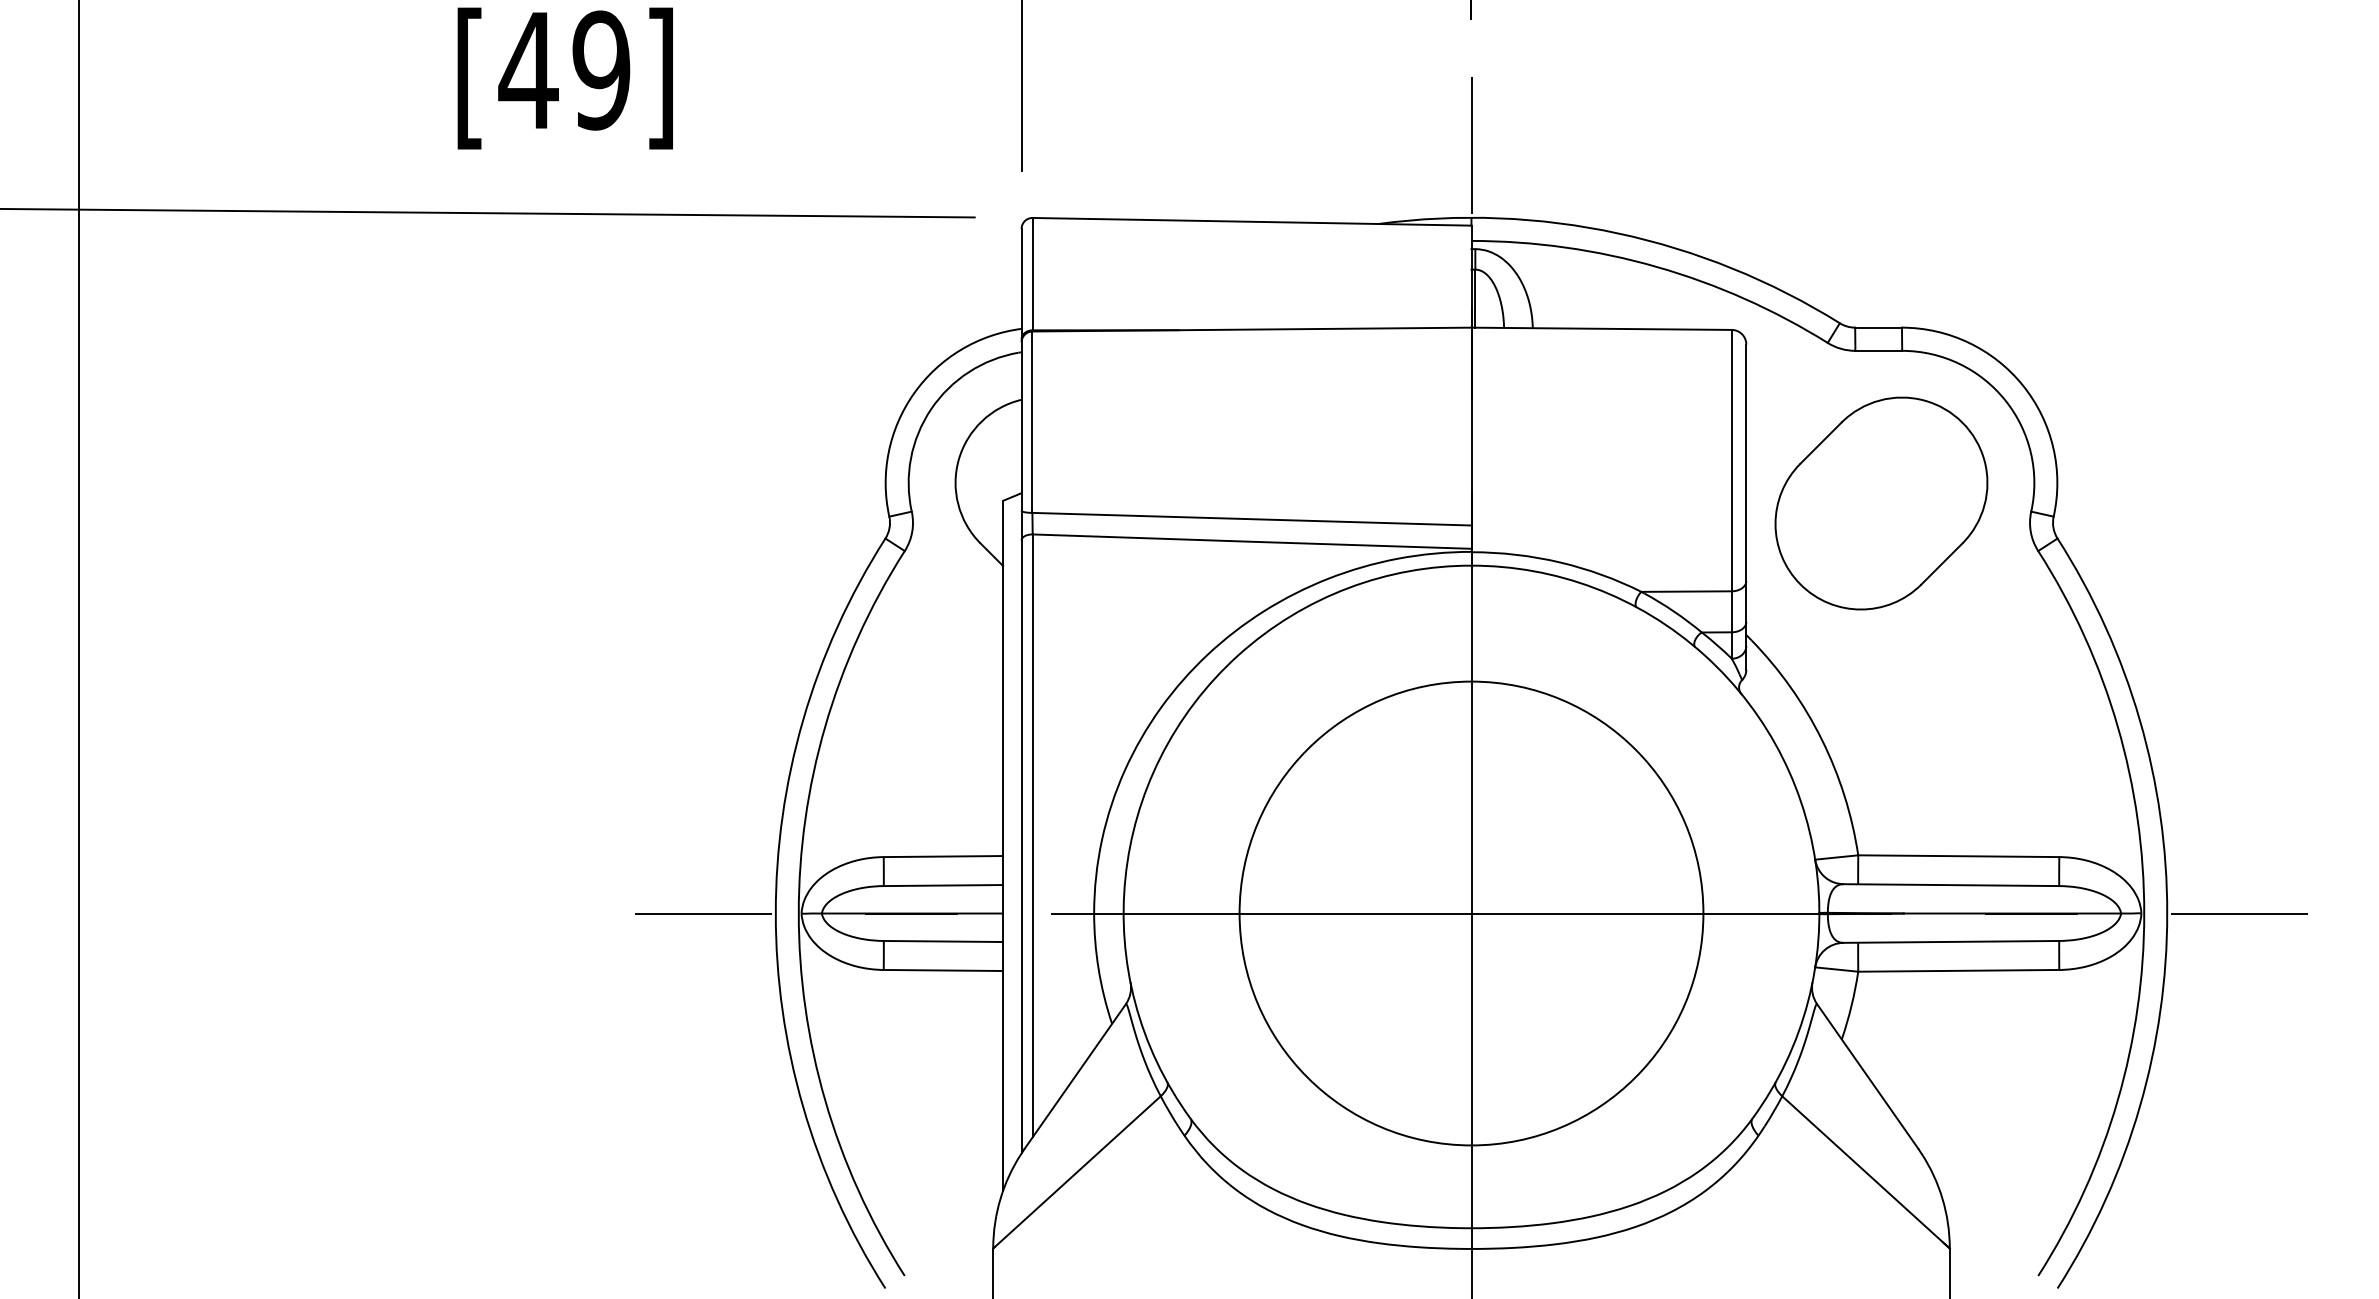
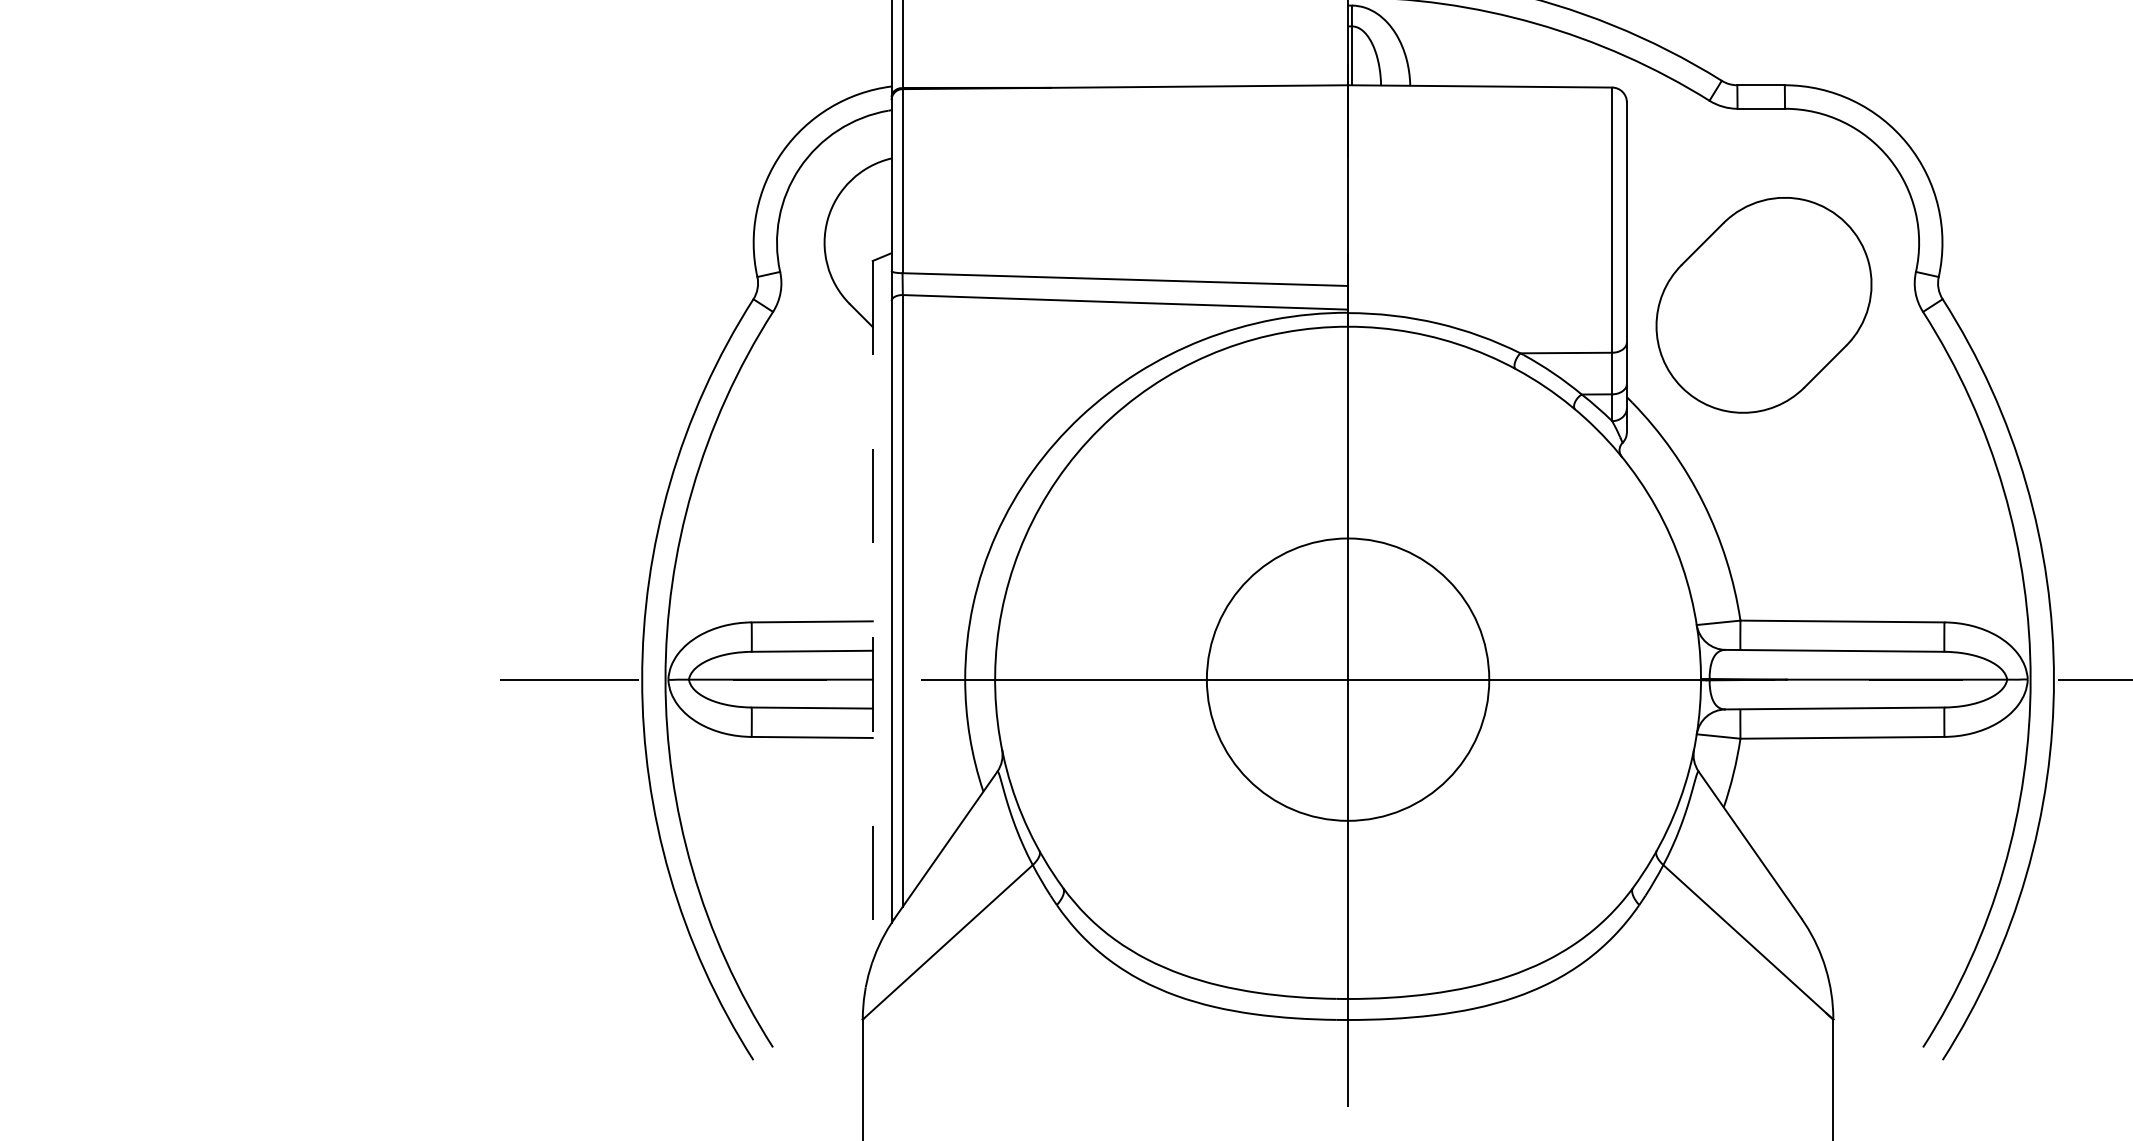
part: (1881, 503) -> (1764, 305), moved
line: (1003, 846) -> (873, 611), solid -> dashed
circle: (1471, 913) -> (1348, 679), size x0.6

